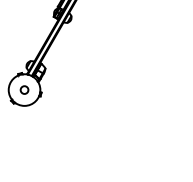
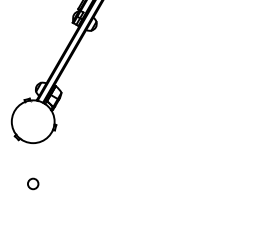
circle: (24, 89) -> (33, 183), moved

